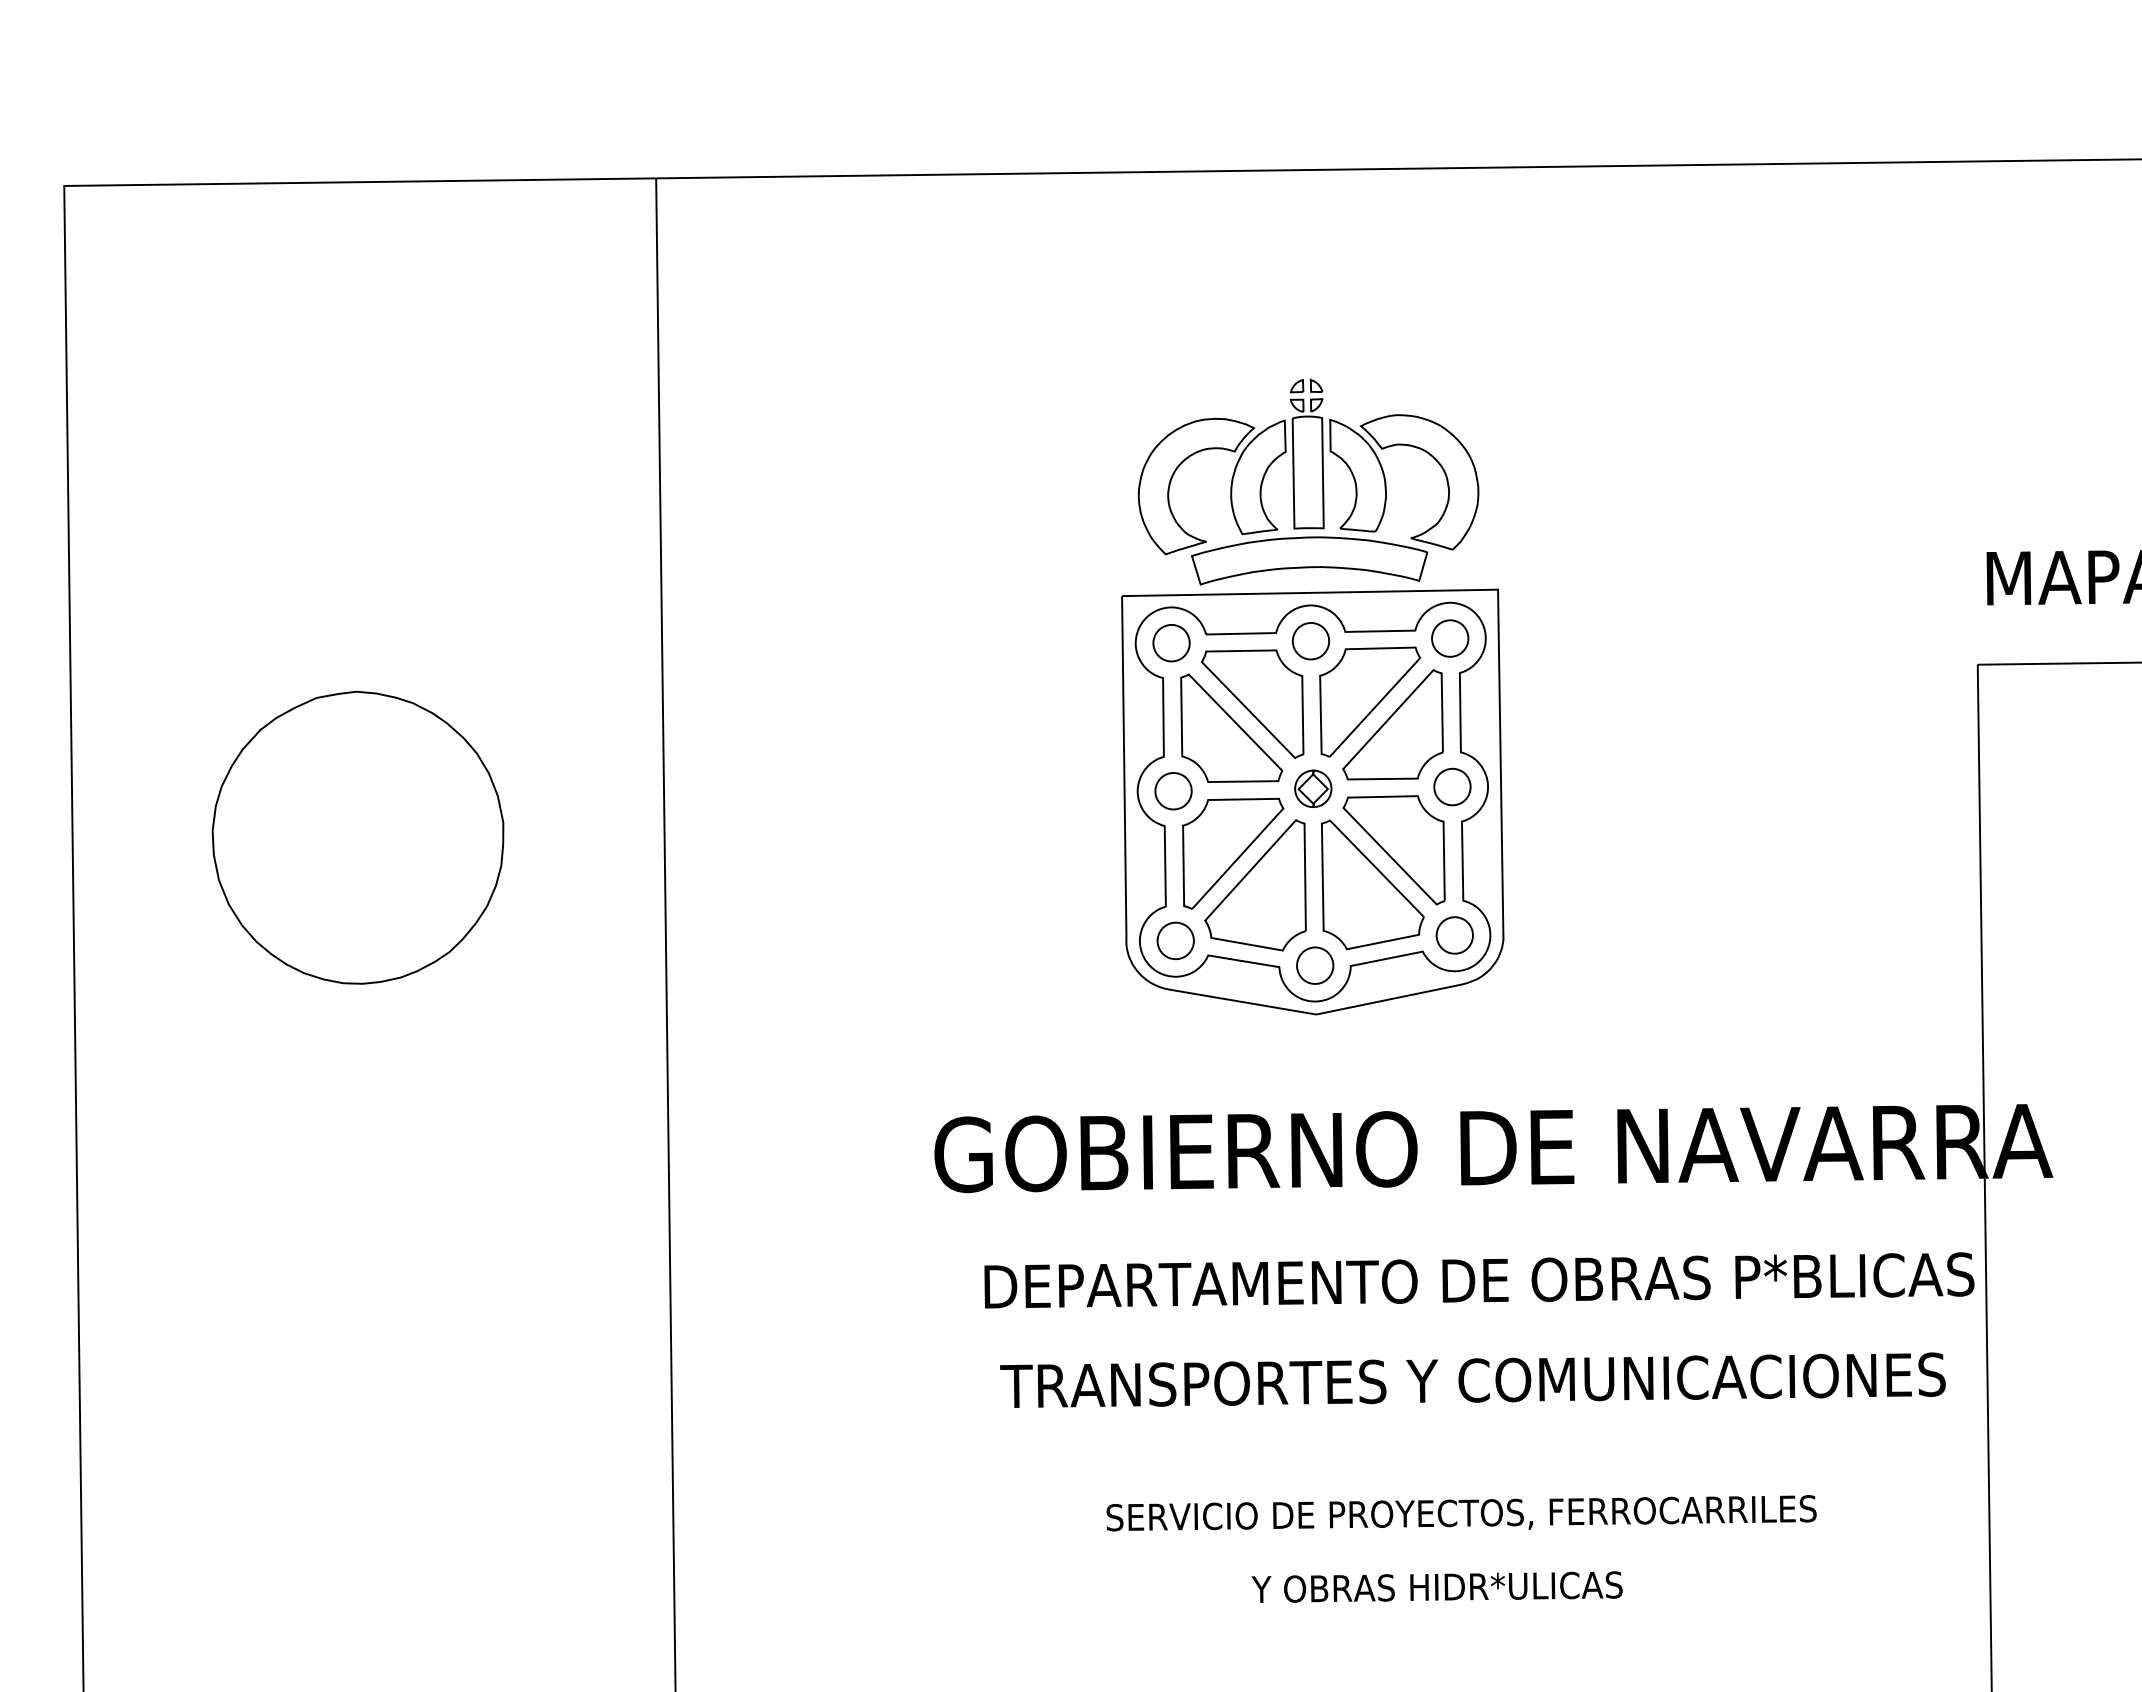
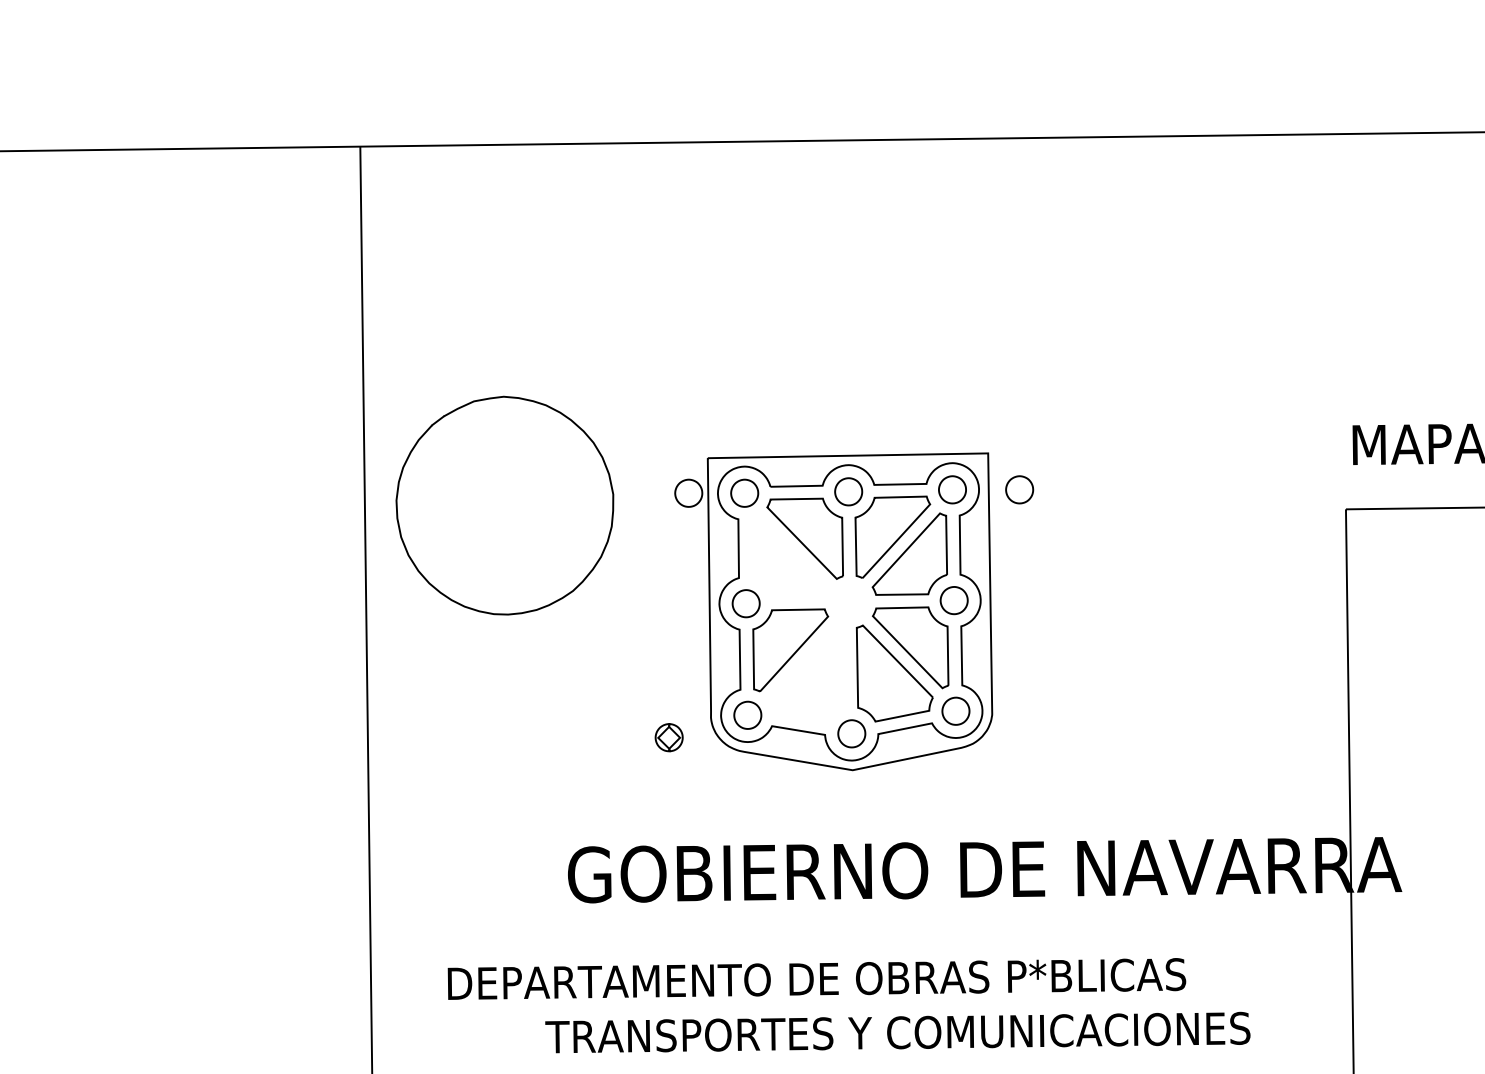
part: (1308, 481) -> (846, 372), removed
part: (1540, 638) -> (1019, 489), added
part: (1096, 643) -> (688, 493), added
part: (1231, 727) -> (789, 556), removed
part: (1313, 788) -> (669, 737), moved
part: (357, 837) -> (504, 505), moved
part: (1255, 885) -> (807, 674), removed
text: (1479, 1280) -> (817, 979), moved
text: (1472, 1379) -> (897, 1032), moved

